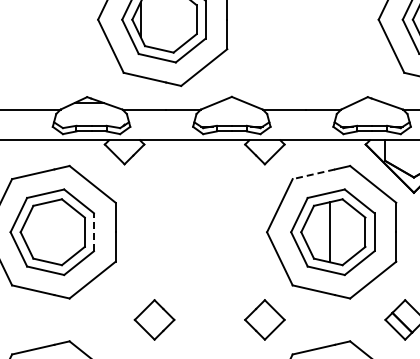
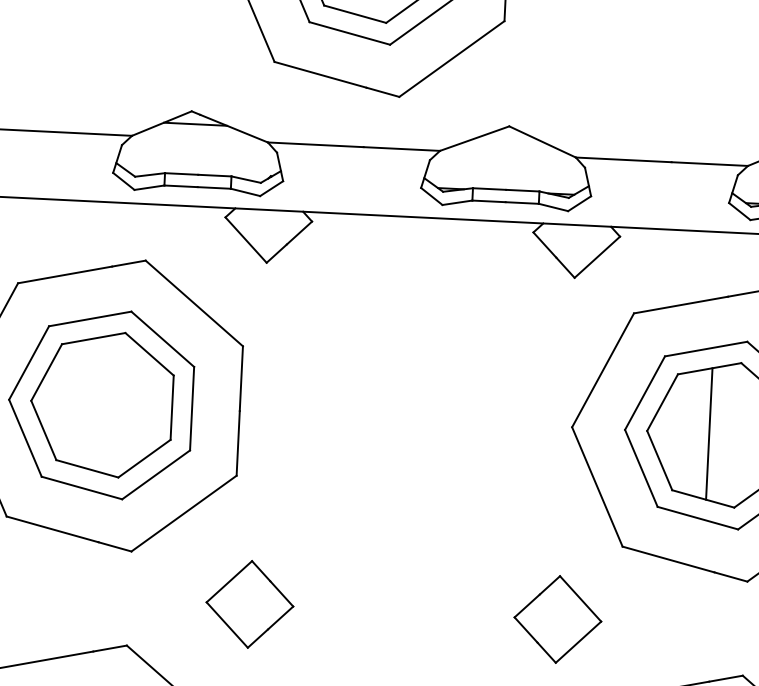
line: (313, 174) -> (680, 305), dashed -> solid
line: (93, 231) -> (191, 406), dashed -> solid
part: (154, 319) -> (249, 603), moved

